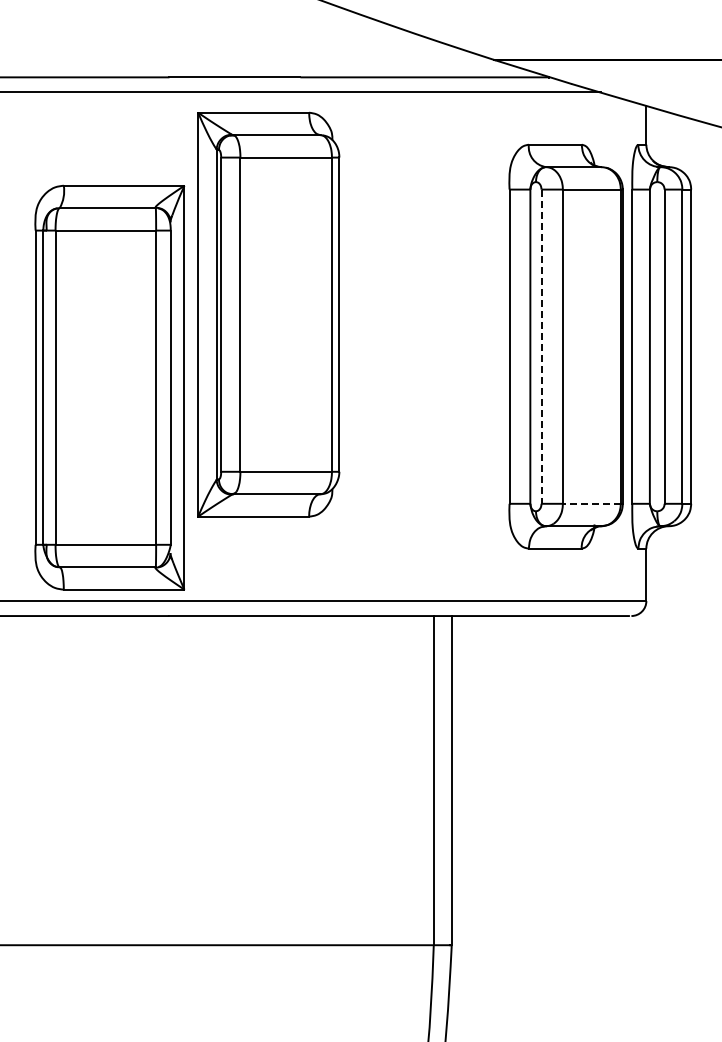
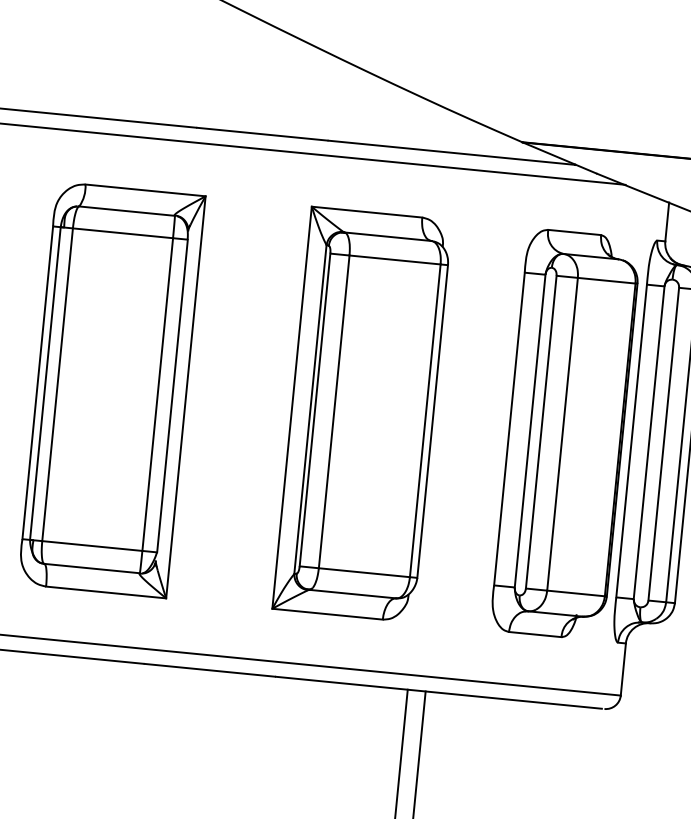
part: (268, 314) -> (362, 414), moved
line: (541, 347) -> (541, 432), dashed -> solid
part: (109, 387) -> (111, 389), moved
line: (591, 503) -> (575, 593), dashed -> solid

